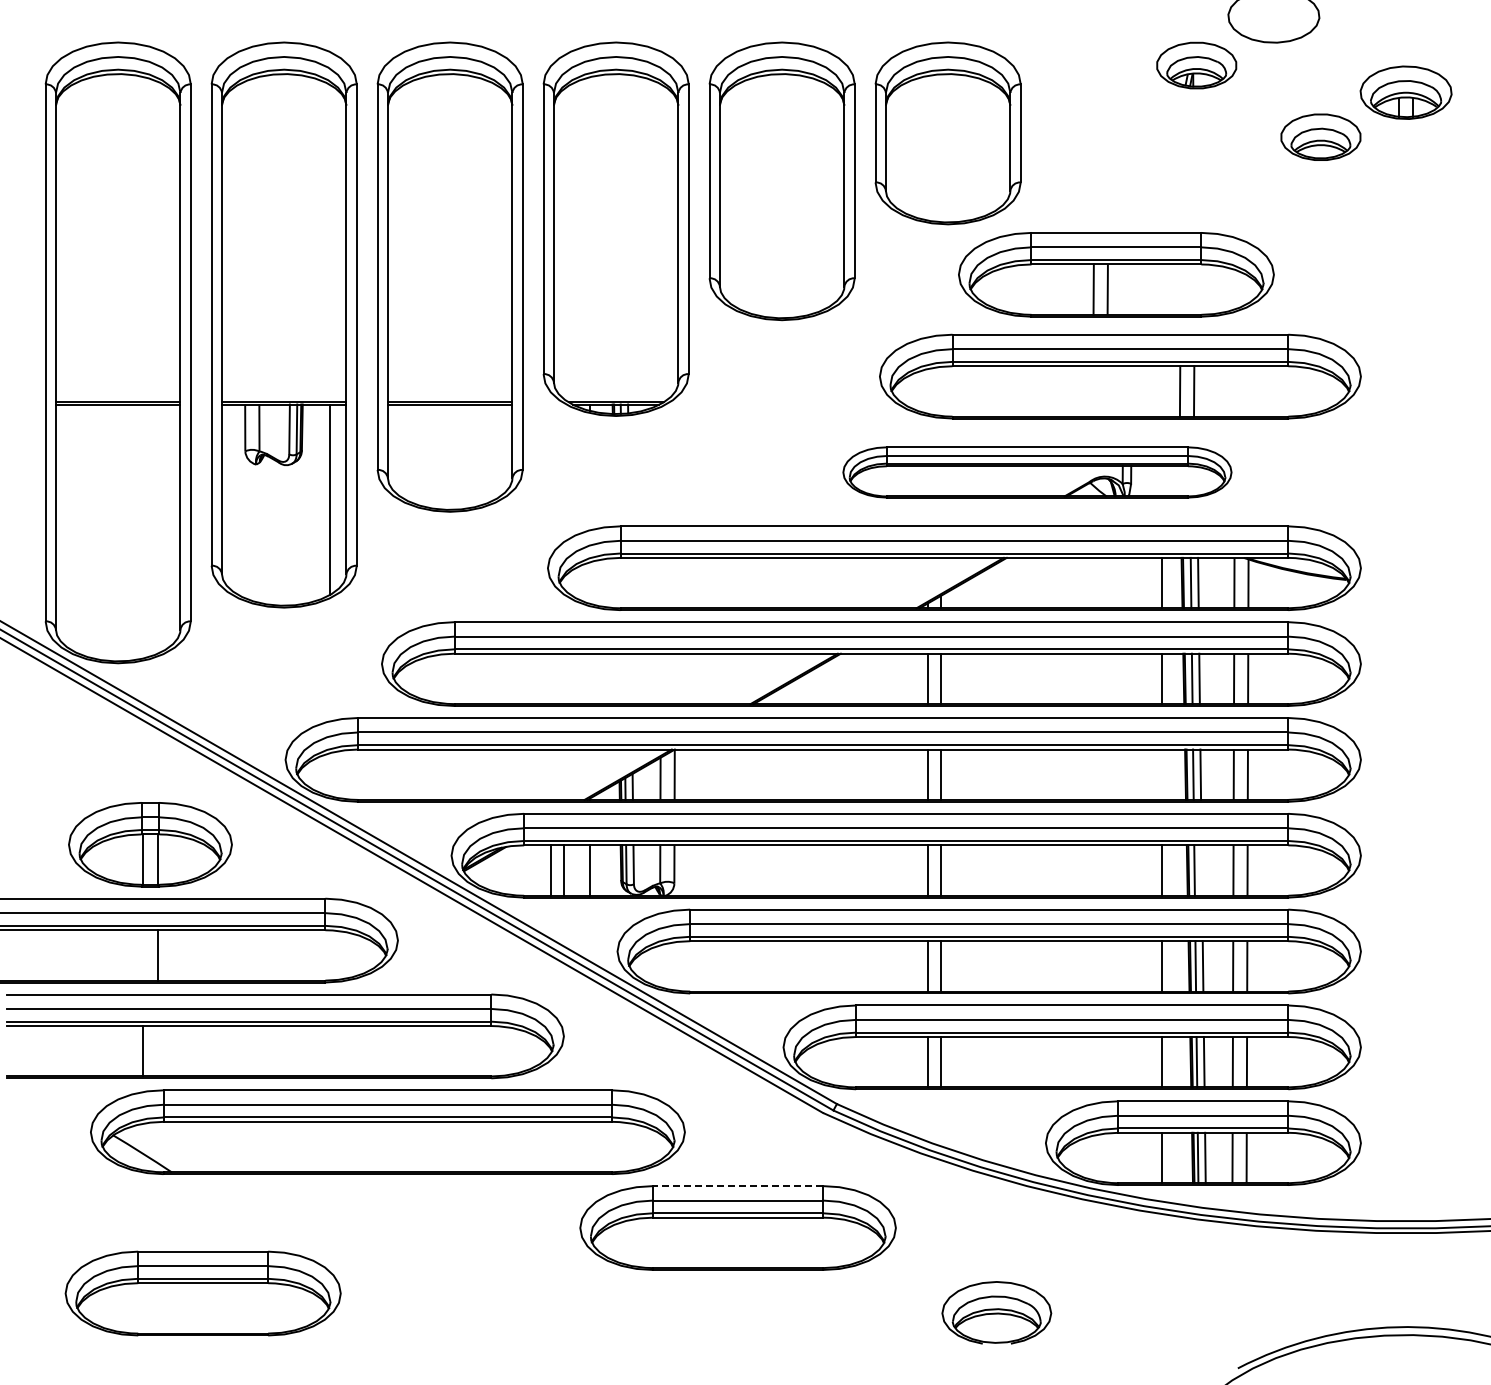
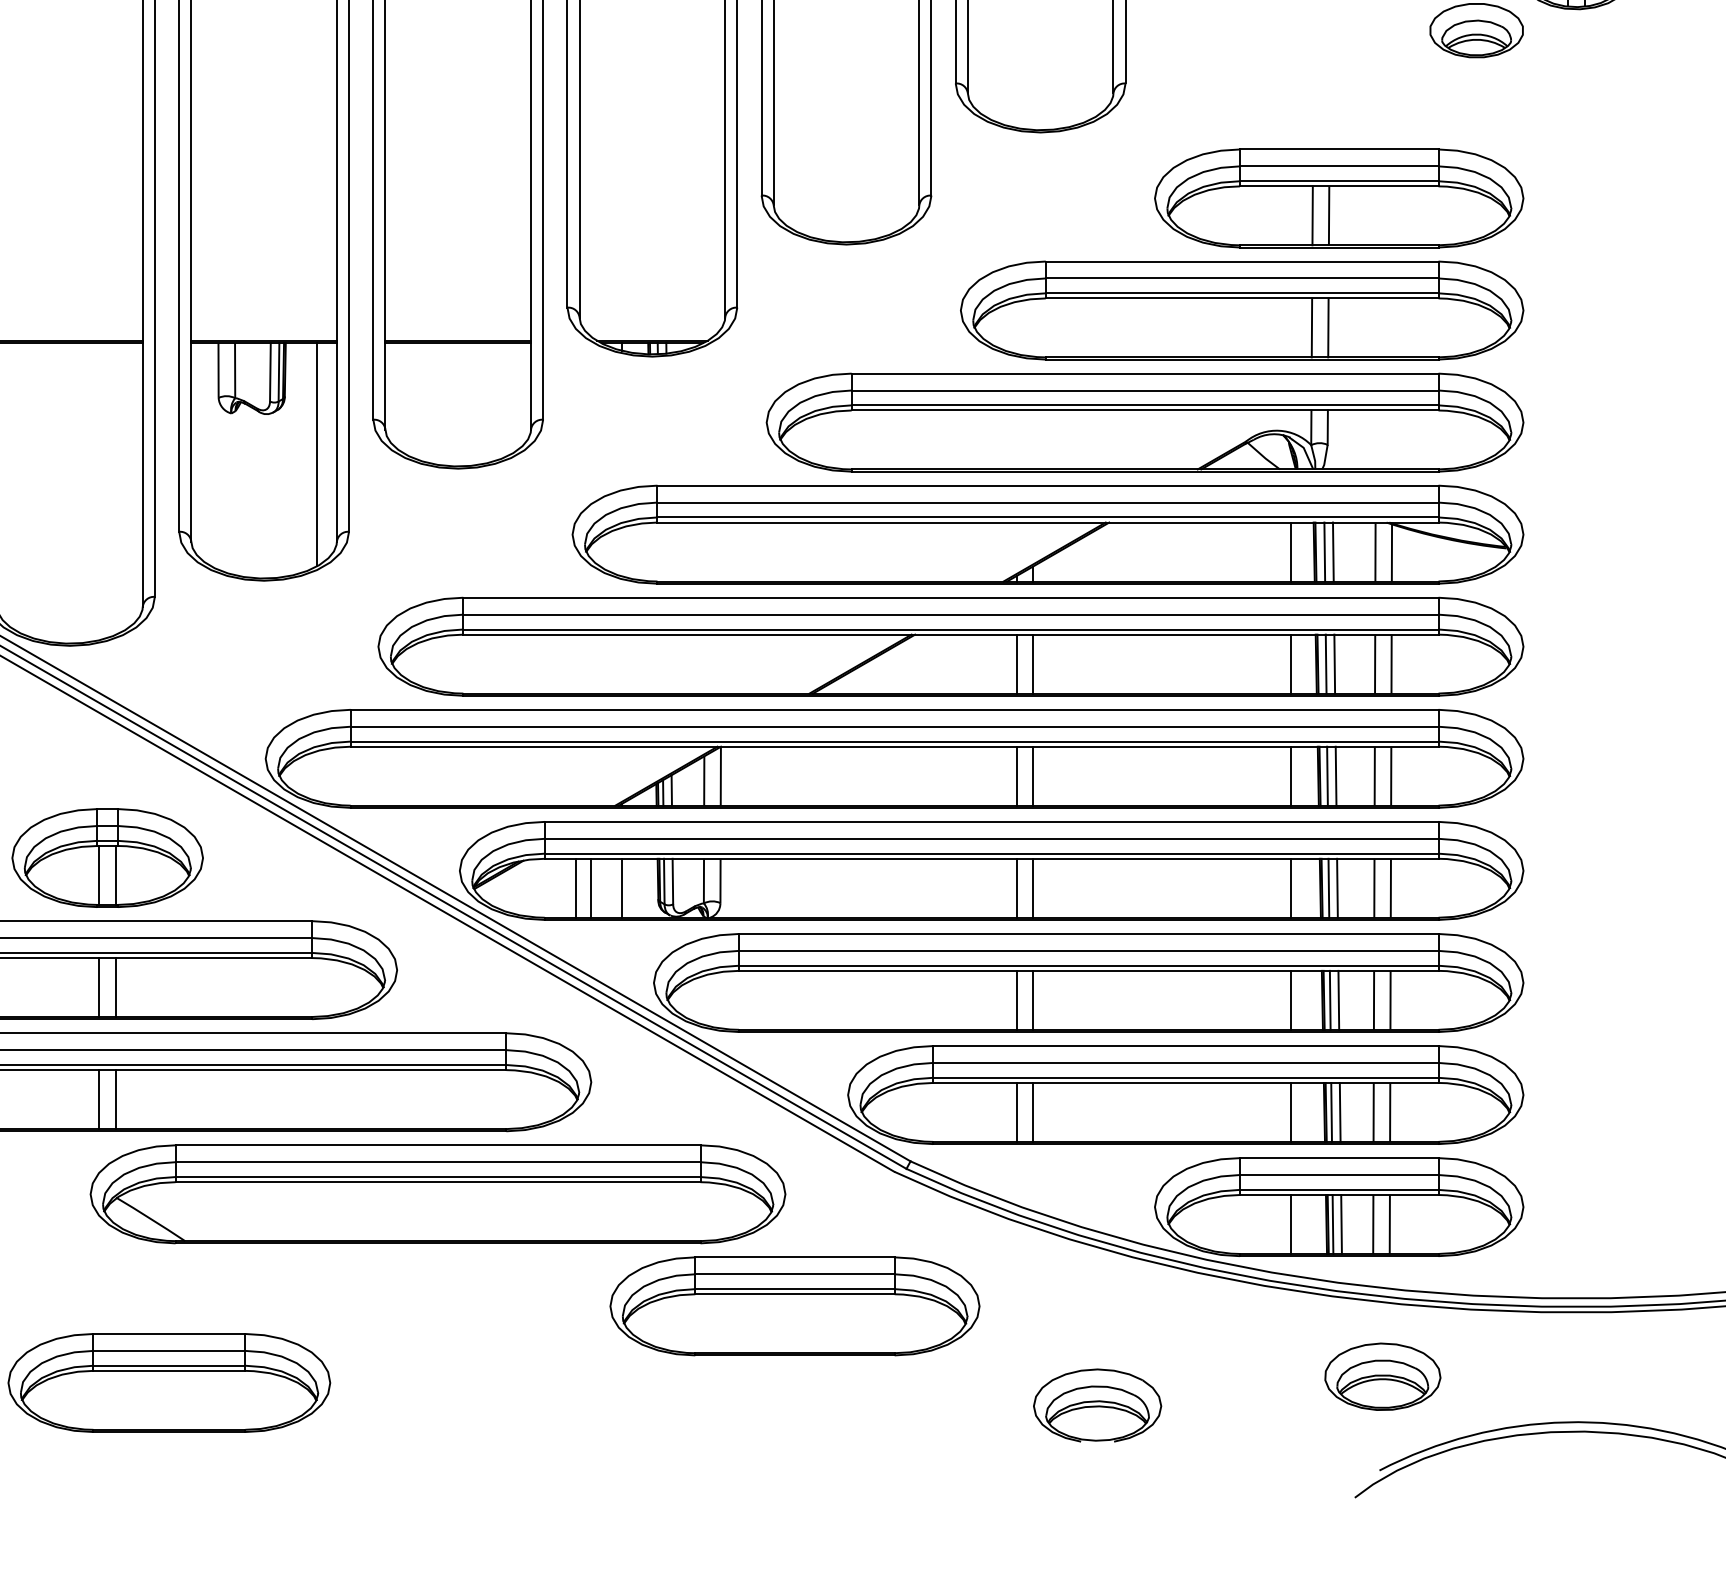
part: (1116, 274) -> (1339, 198), moved
part: (1037, 472) -> (1145, 422), size x1.67
line: (1162, 774) -> (1291, 775), added
line: (1201, 870) -> (1336, 888), added
line: (143, 955) -> (99, 987), added
line: (157, 1051) -> (115, 1099), added
part: (387, 1131) -> (437, 1193), moved
line: (737, 1186) -> (794, 1257), dashed -> solid
part: (1240, 1287) -> (1382, 1375), added

